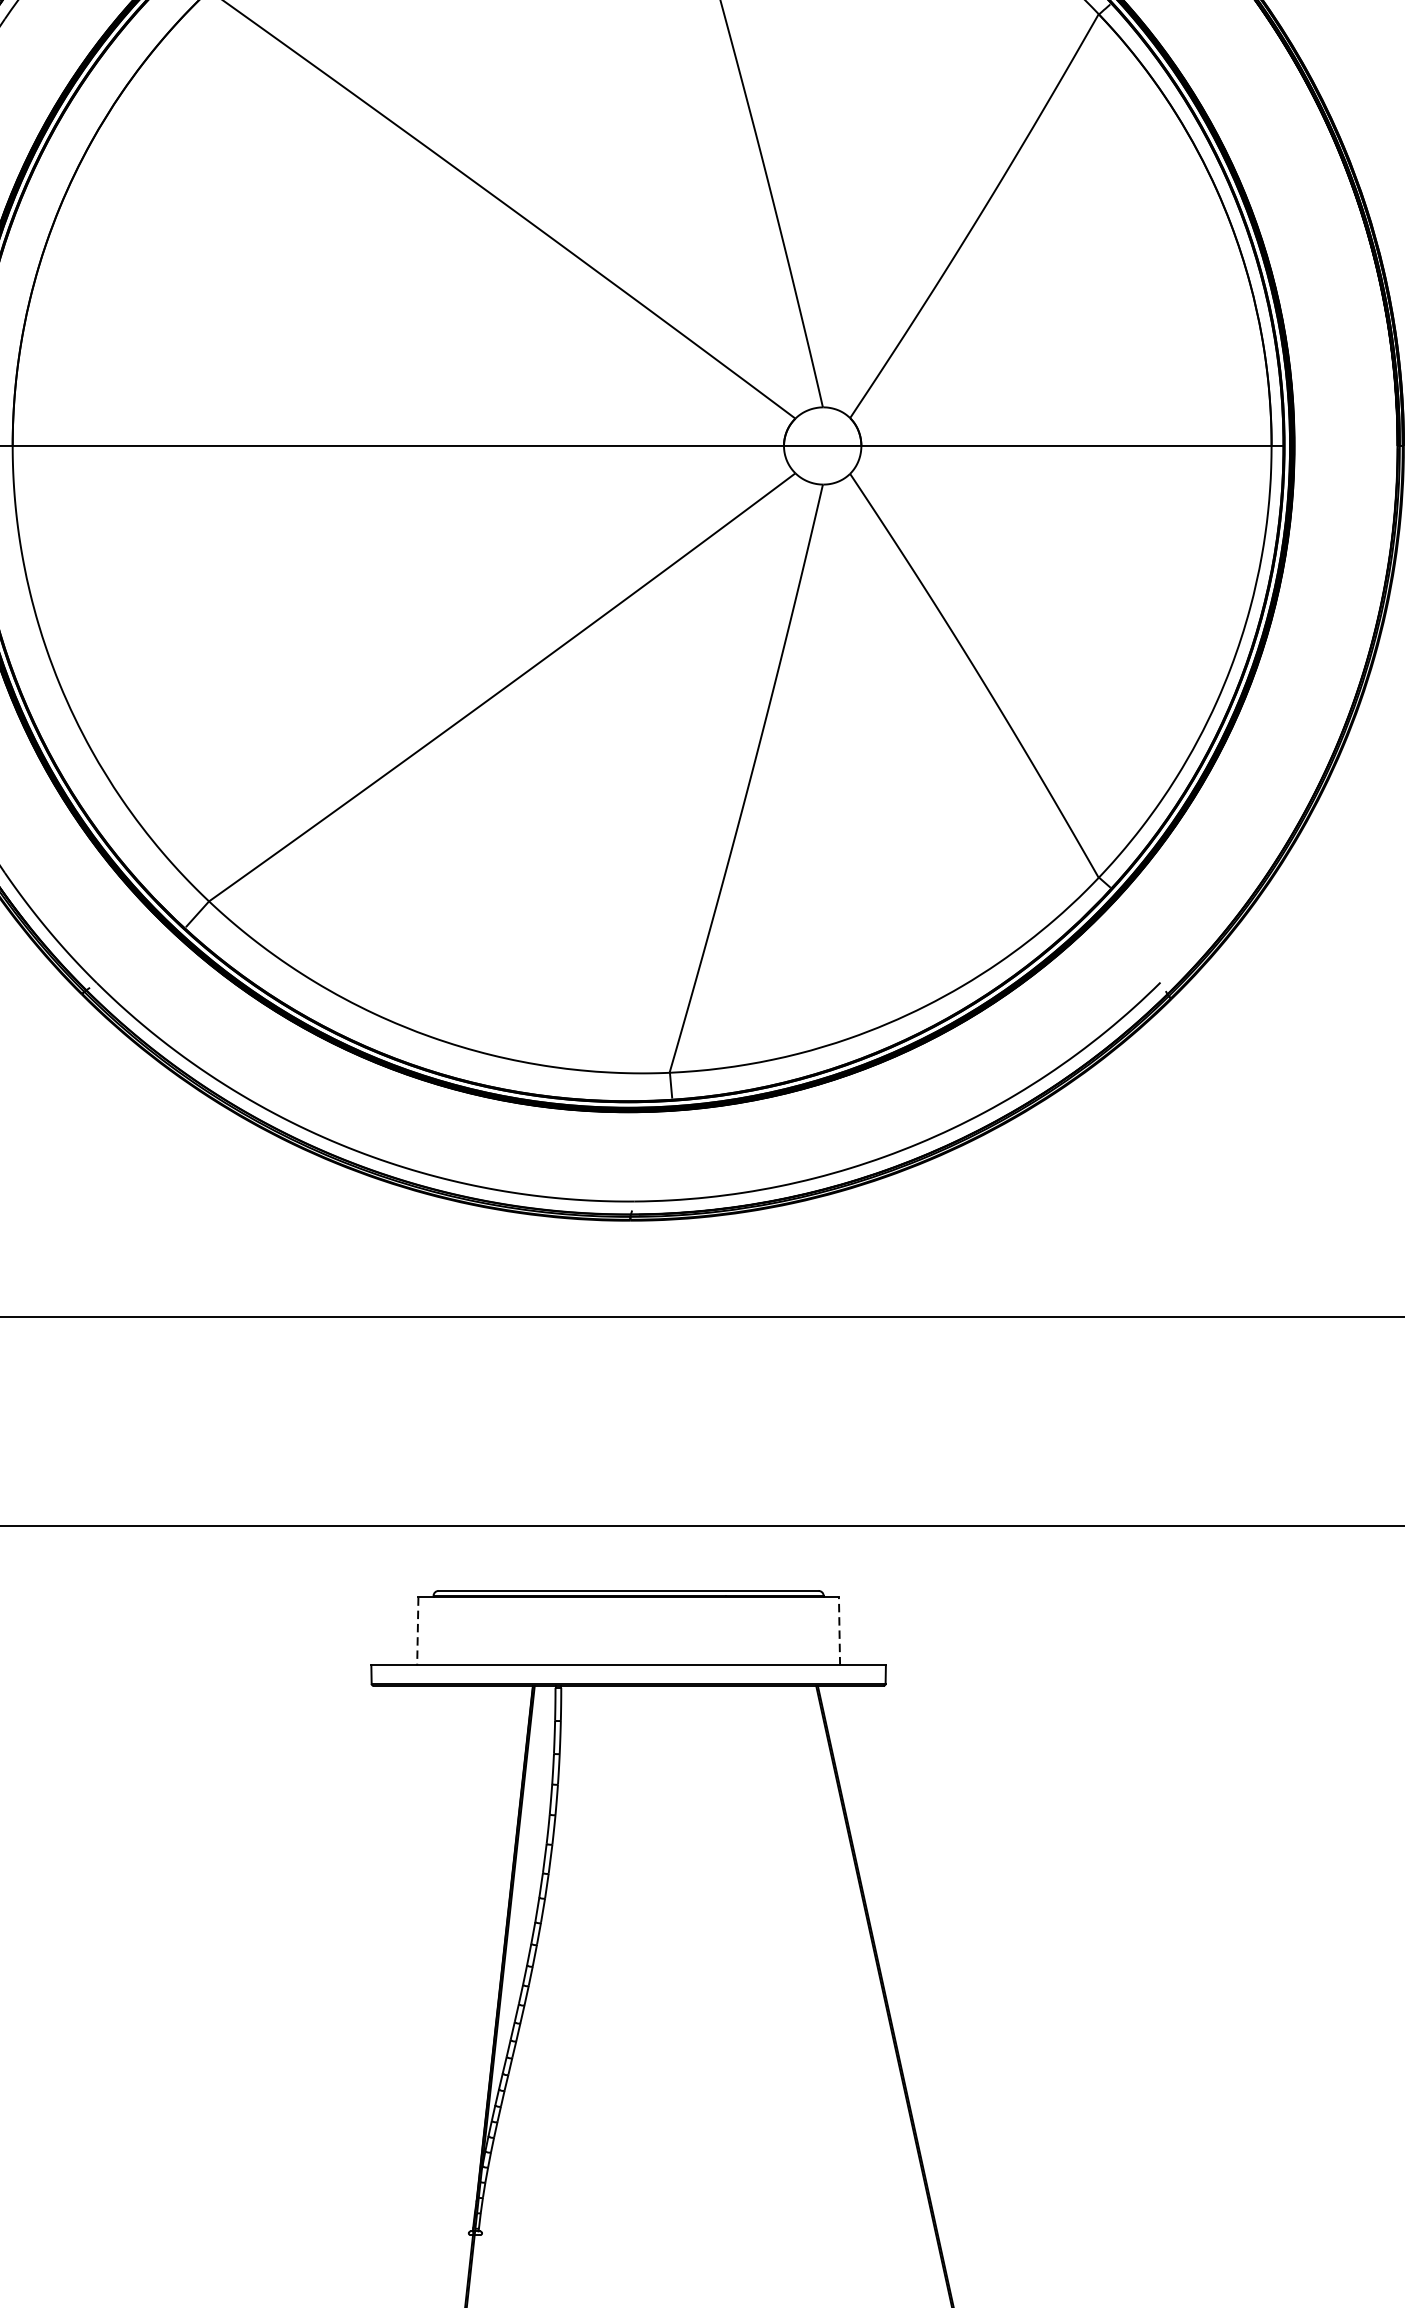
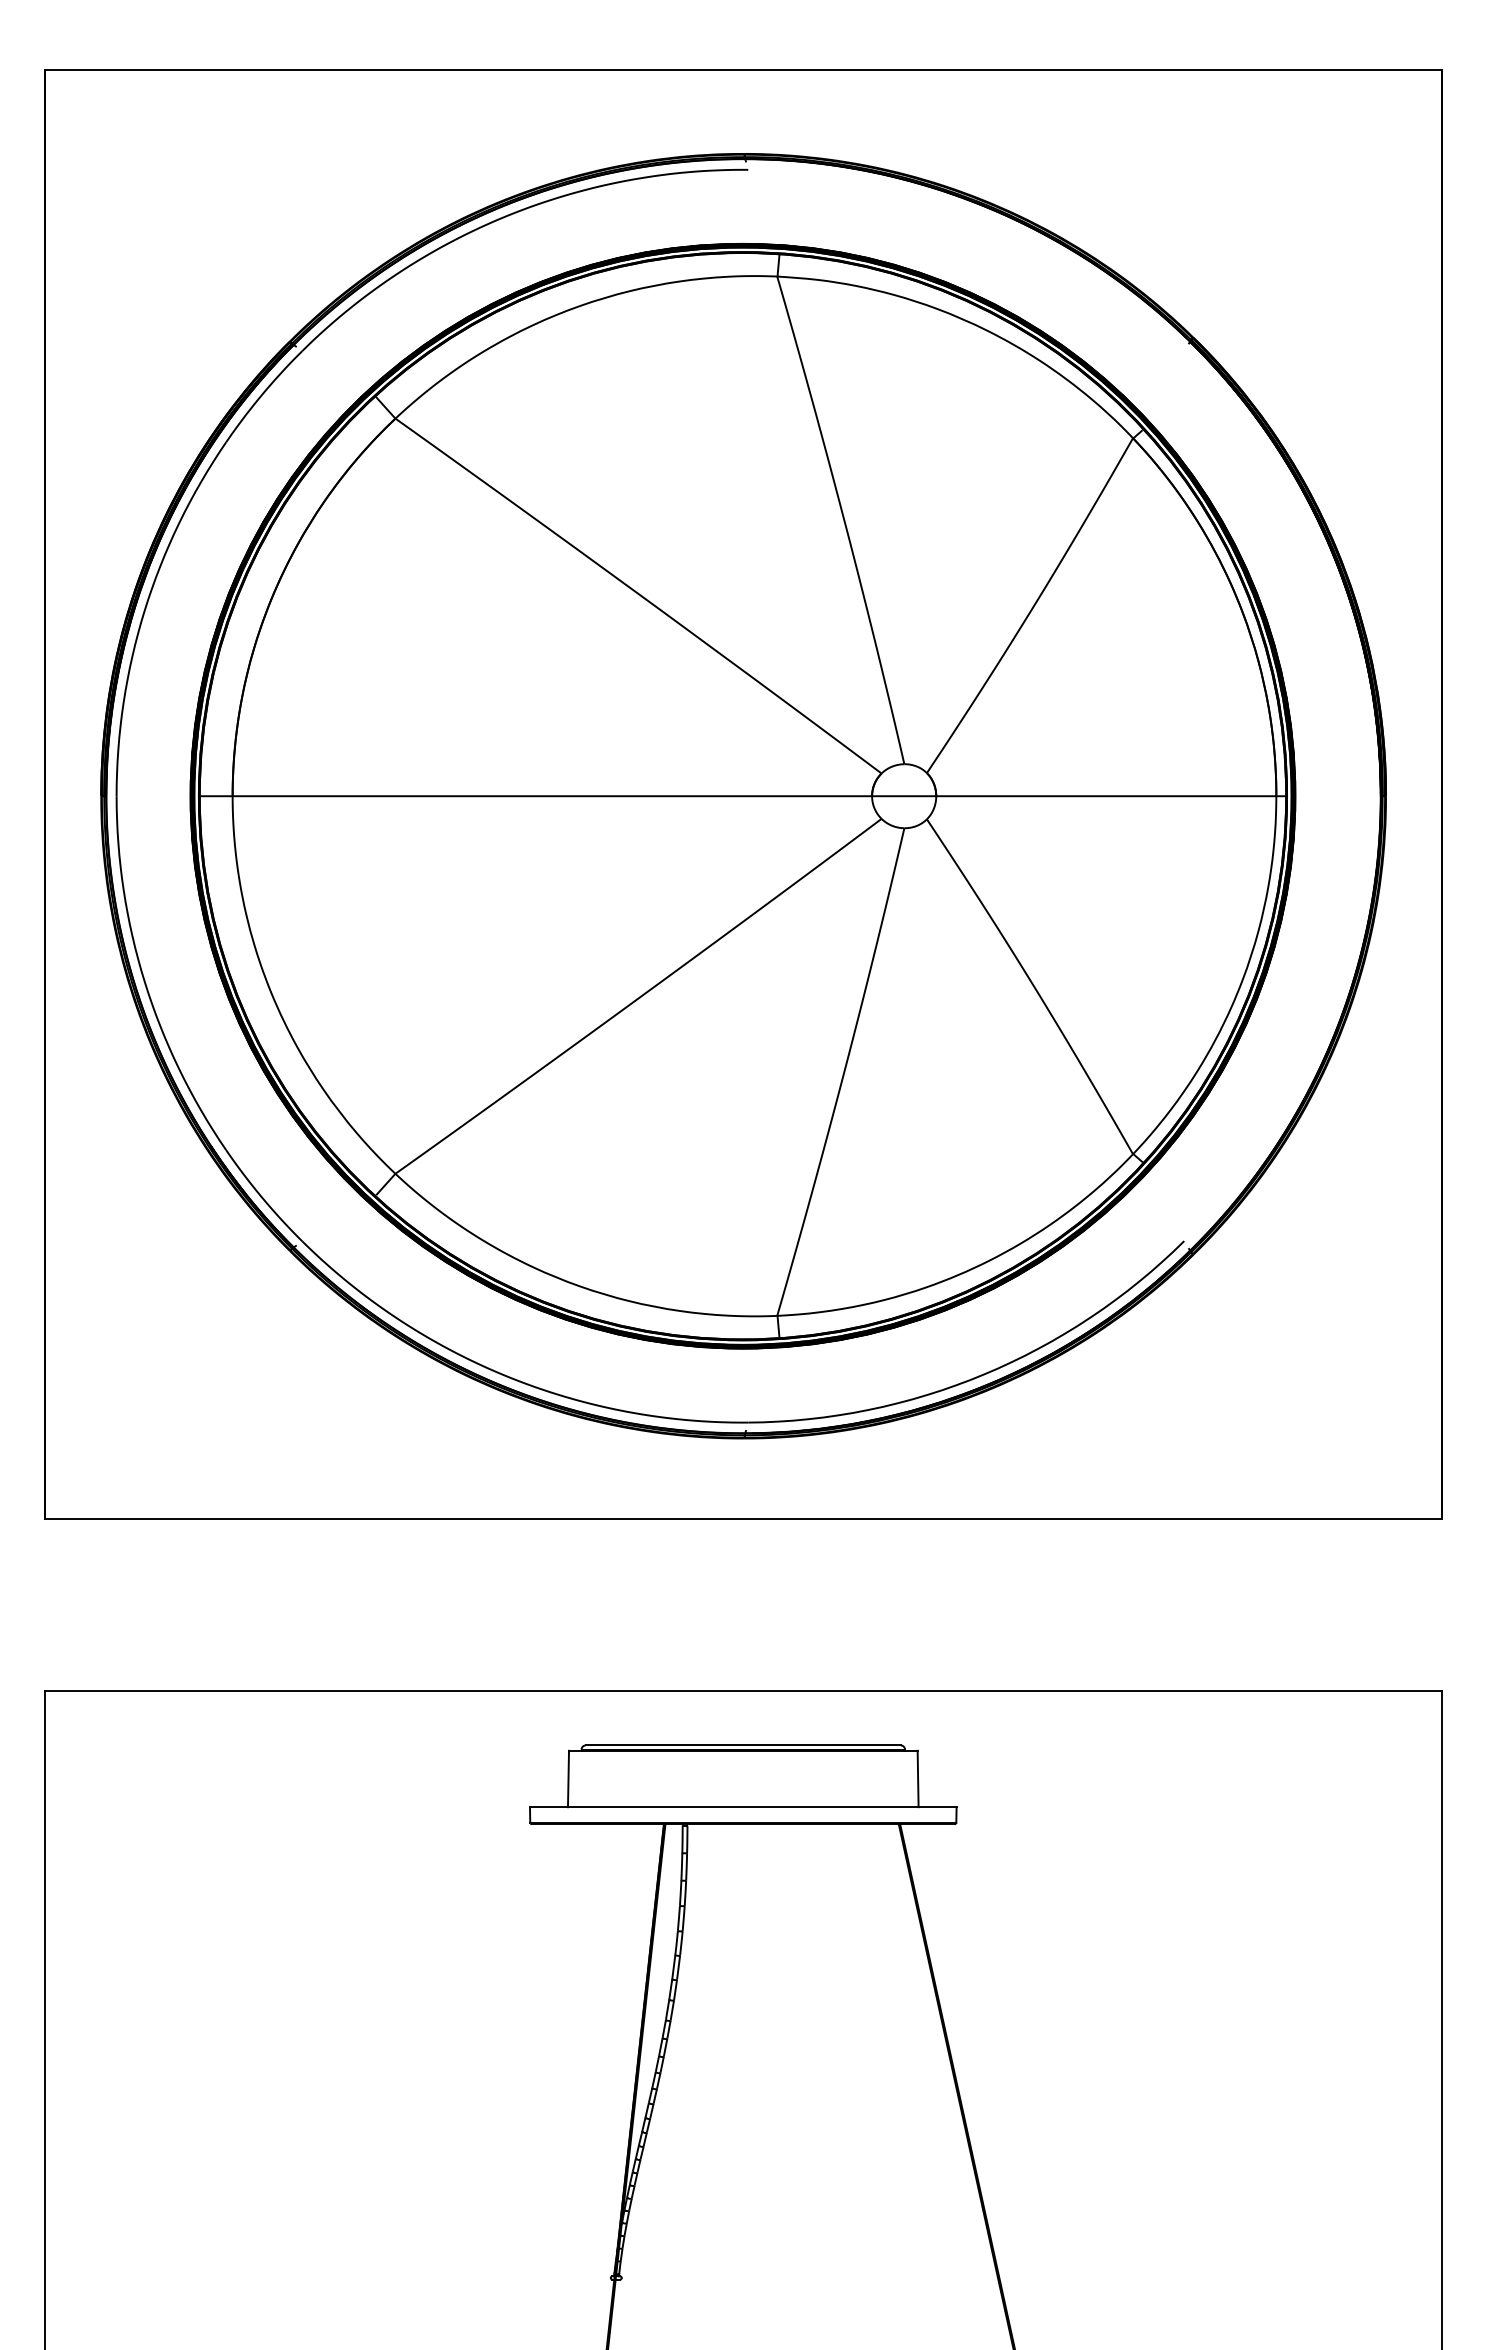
line: (839, 1630) -> (918, 1778), dashed -> solid
line: (417, 1632) -> (568, 1779), dashed -> solid

